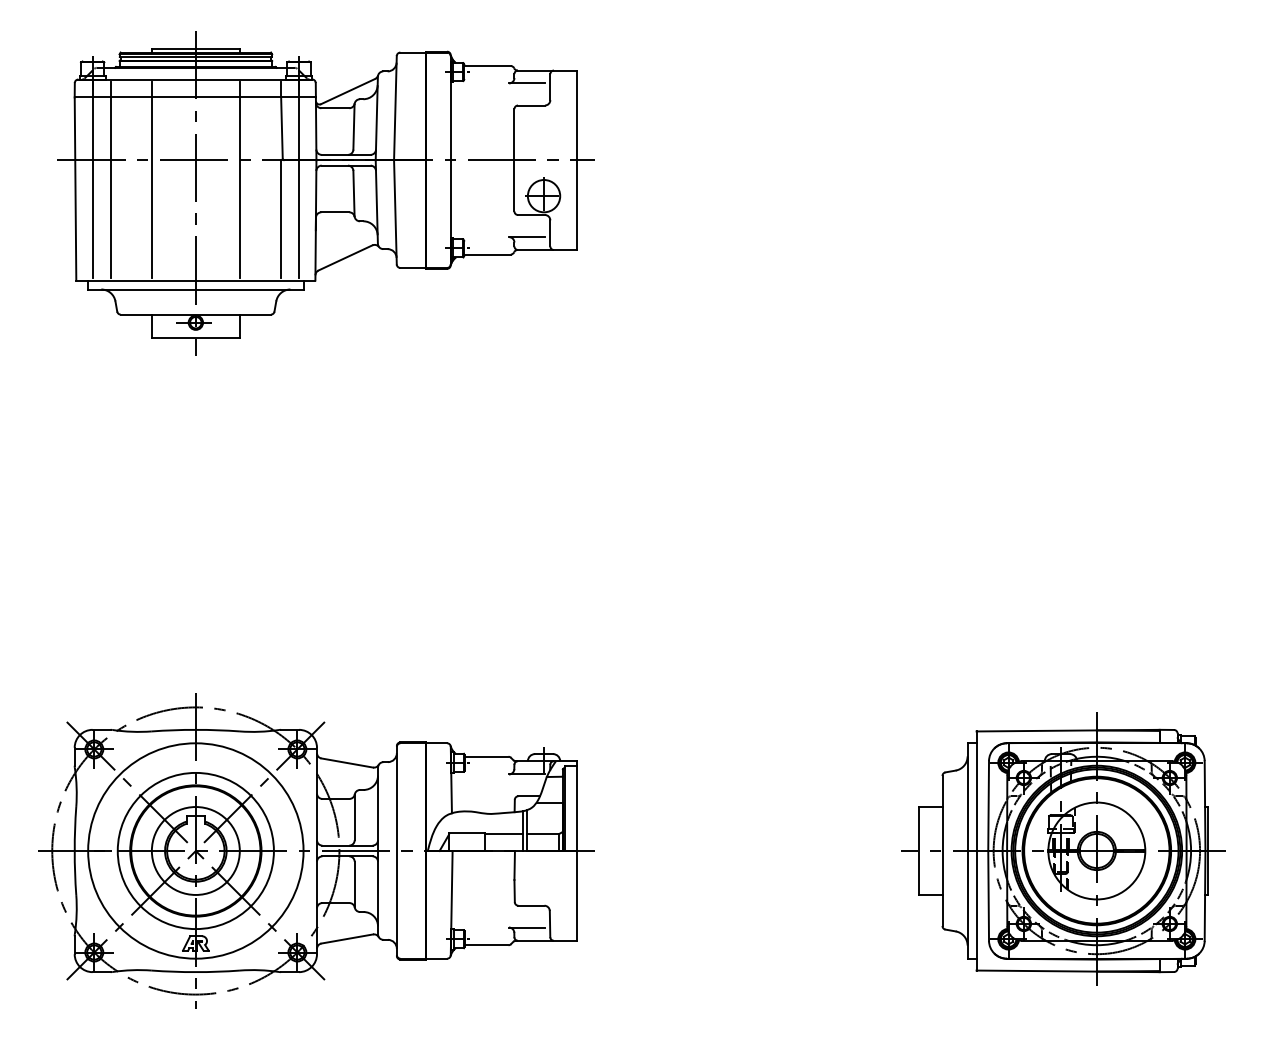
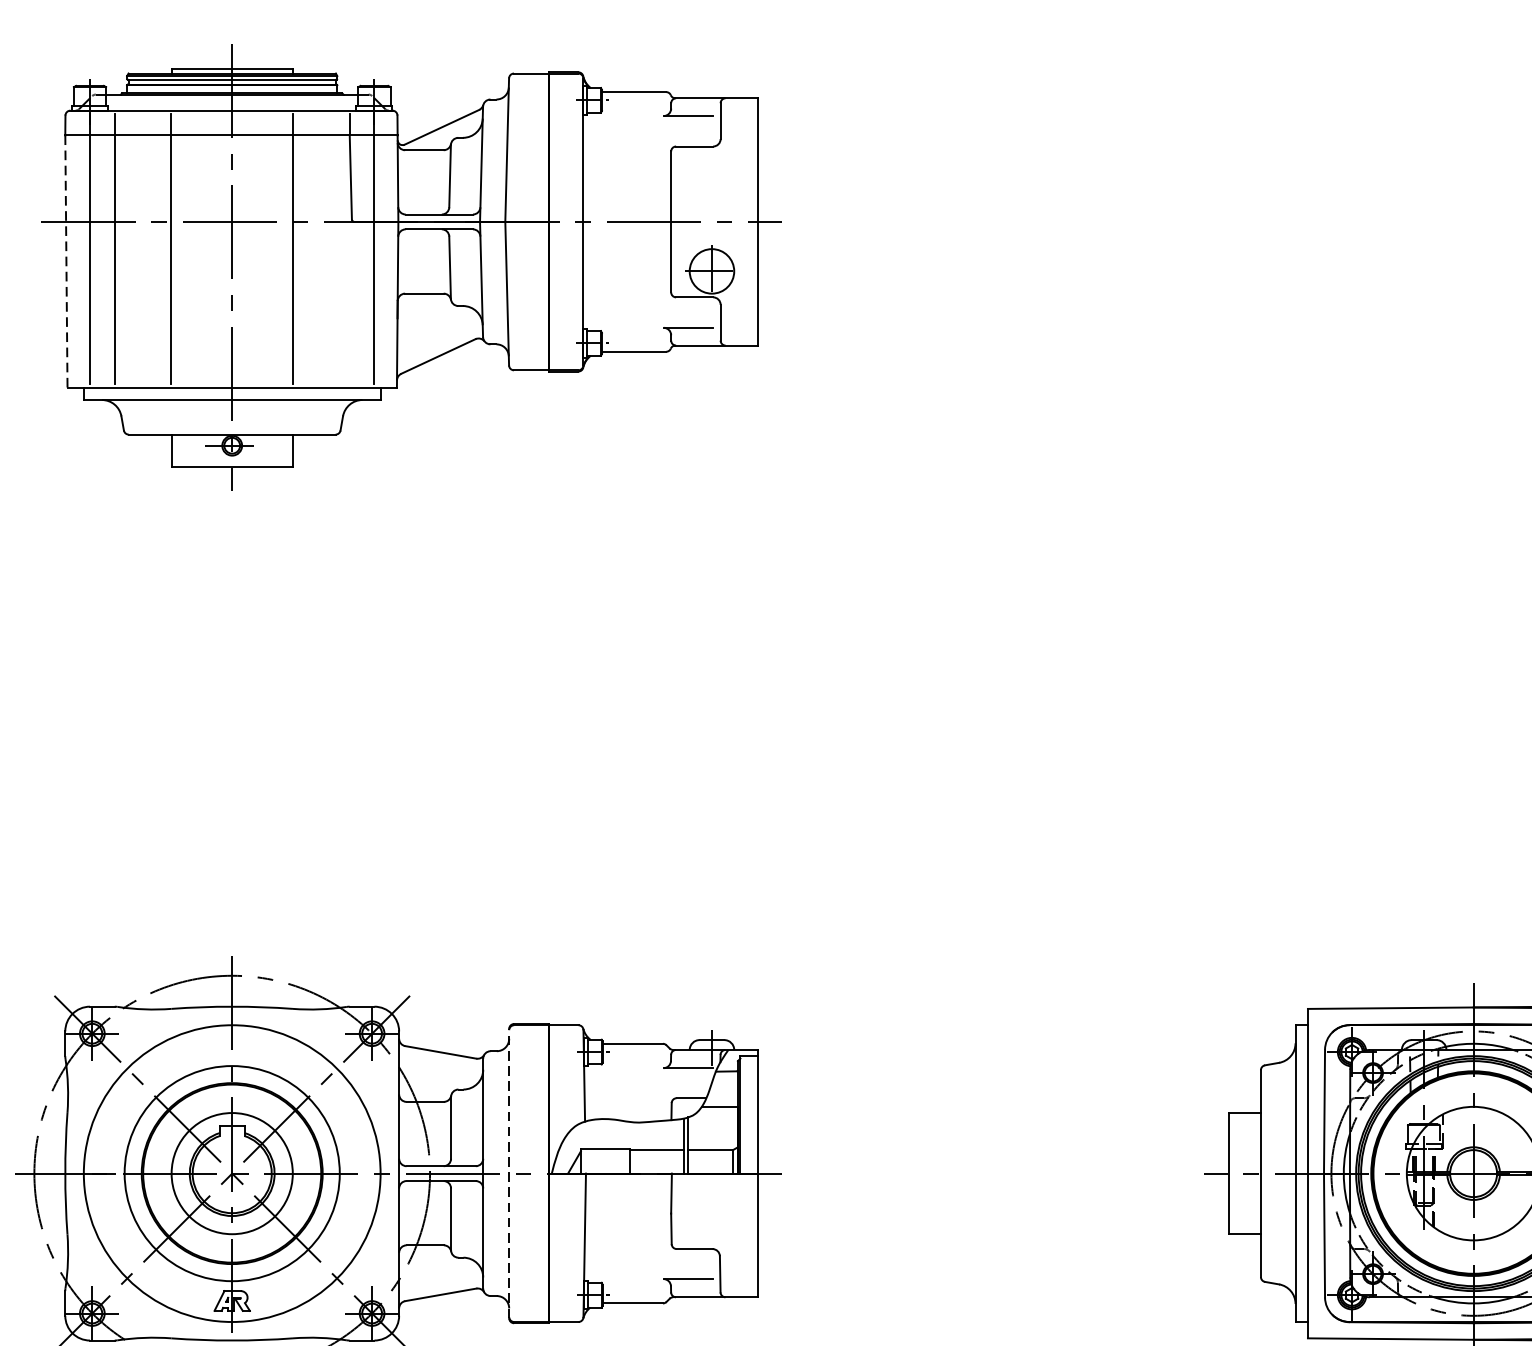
line: (75, 188) -> (66, 260), solid -> dashed
line: (281, 218) -> (350, 302), removed
line: (396, 850) -> (508, 1172), solid -> dashed

